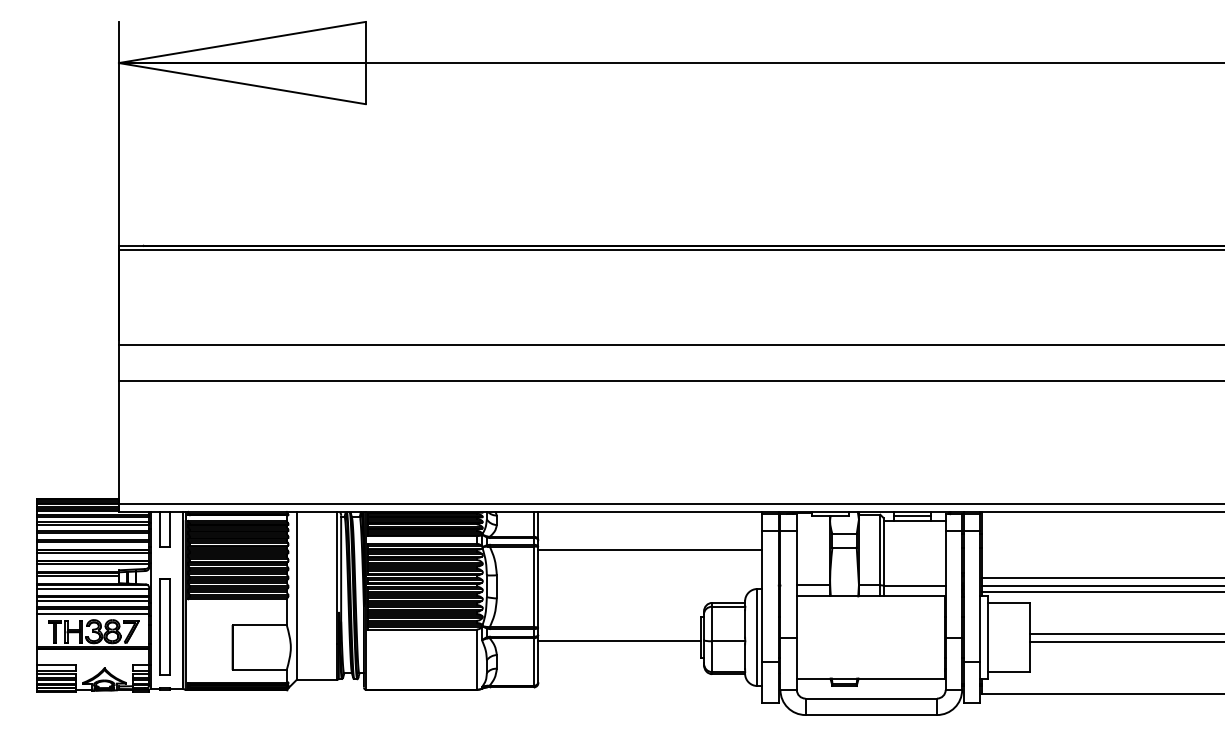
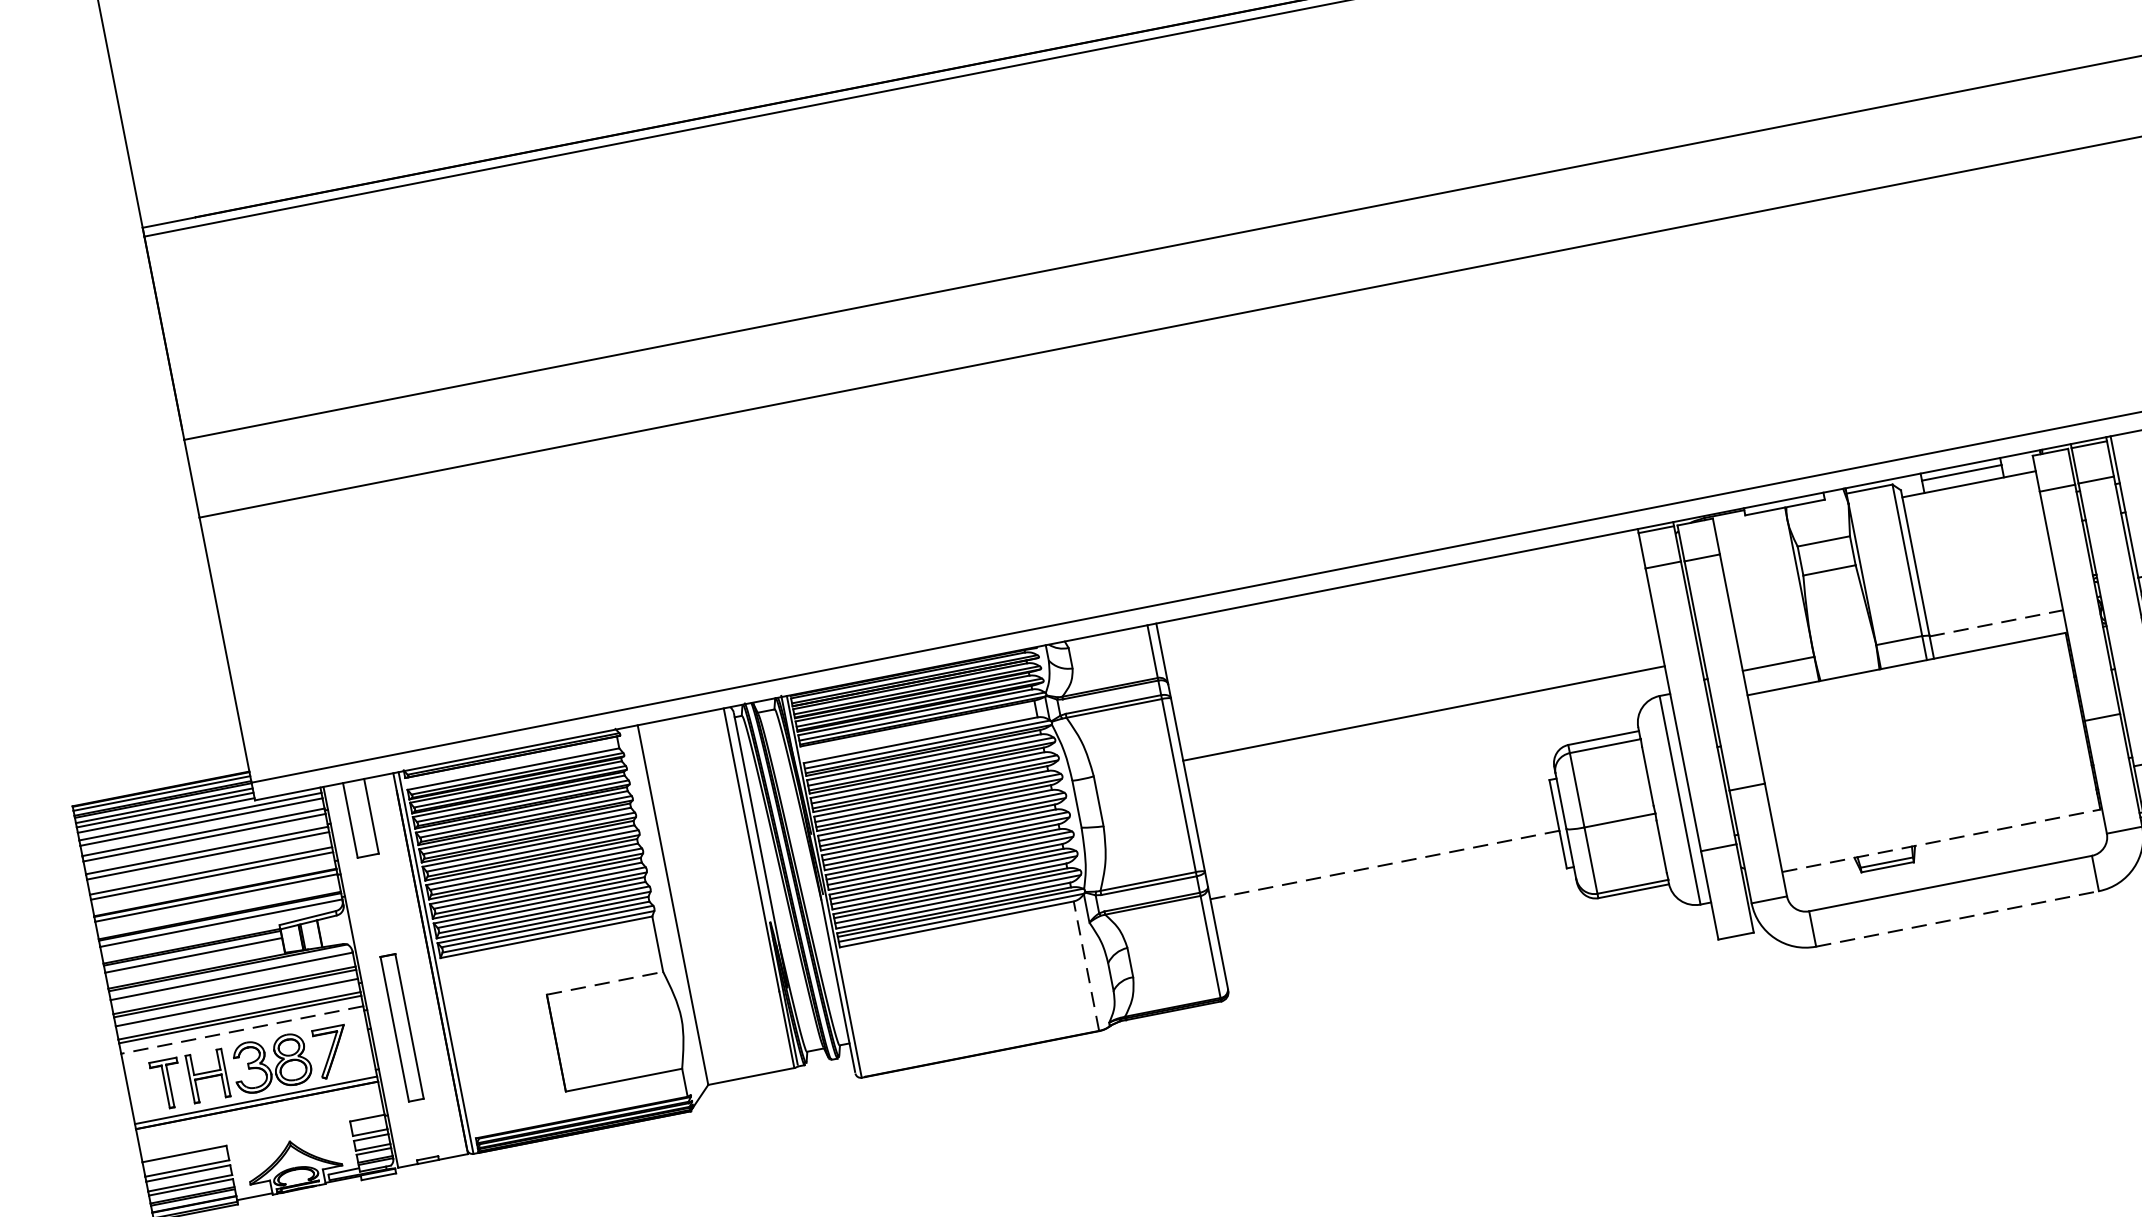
line: (650, 550) -> (1424, 714), moved
line: (915, 586) -> (1998, 624), solid -> dashed
line: (92, 614) -> (241, 1031), solid -> dashed
line: (260, 625) -> (606, 984), solid -> dashed
part: (164, 626) -> (401, 1026), size x0.7
line: (619, 640) -> (1384, 864), solid -> dashed
line: (476, 659) -> (1085, 966), solid -> dashed
line: (870, 678) -> (1940, 840), solid -> dashed
line: (871, 715) -> (1958, 919), solid -> dashed

